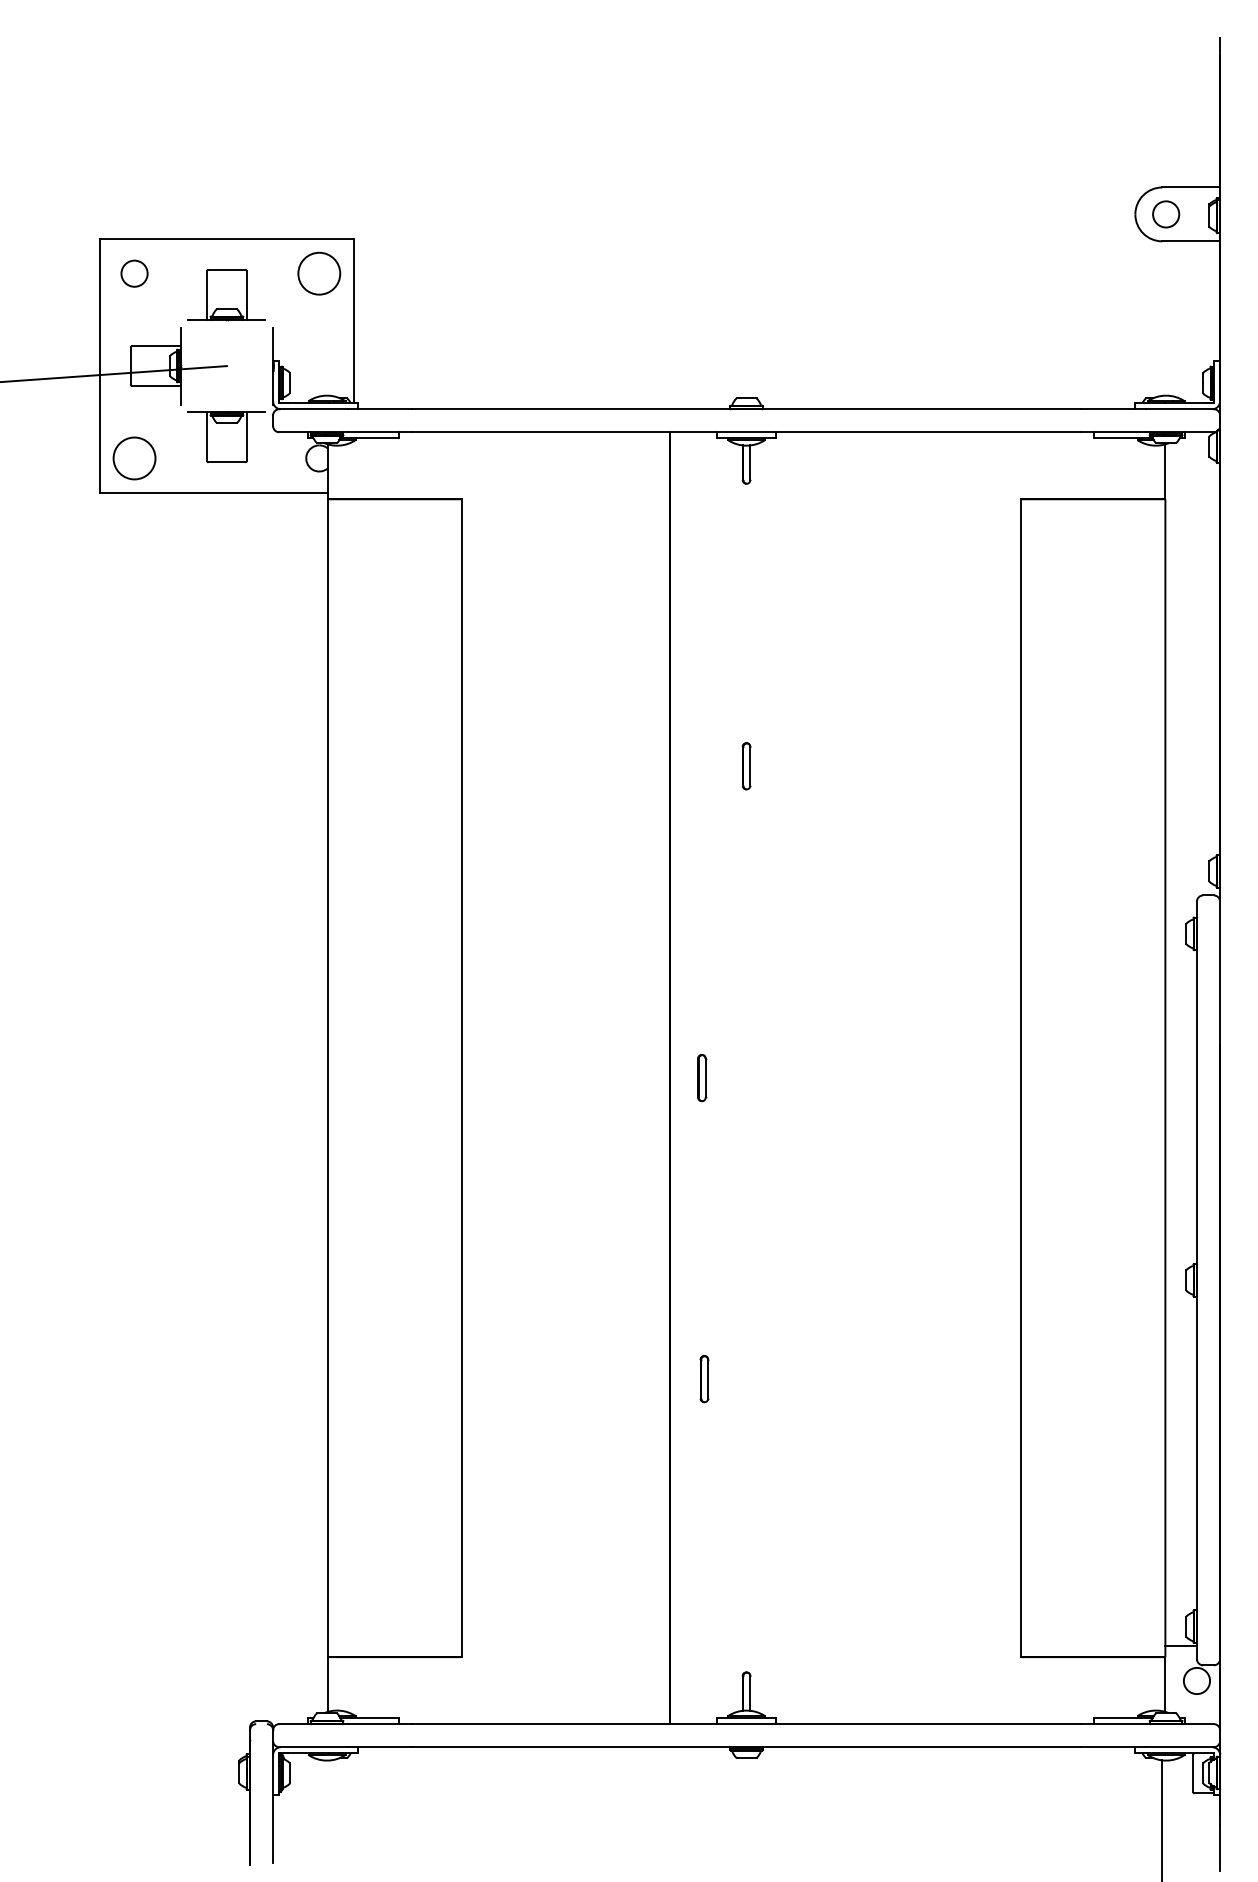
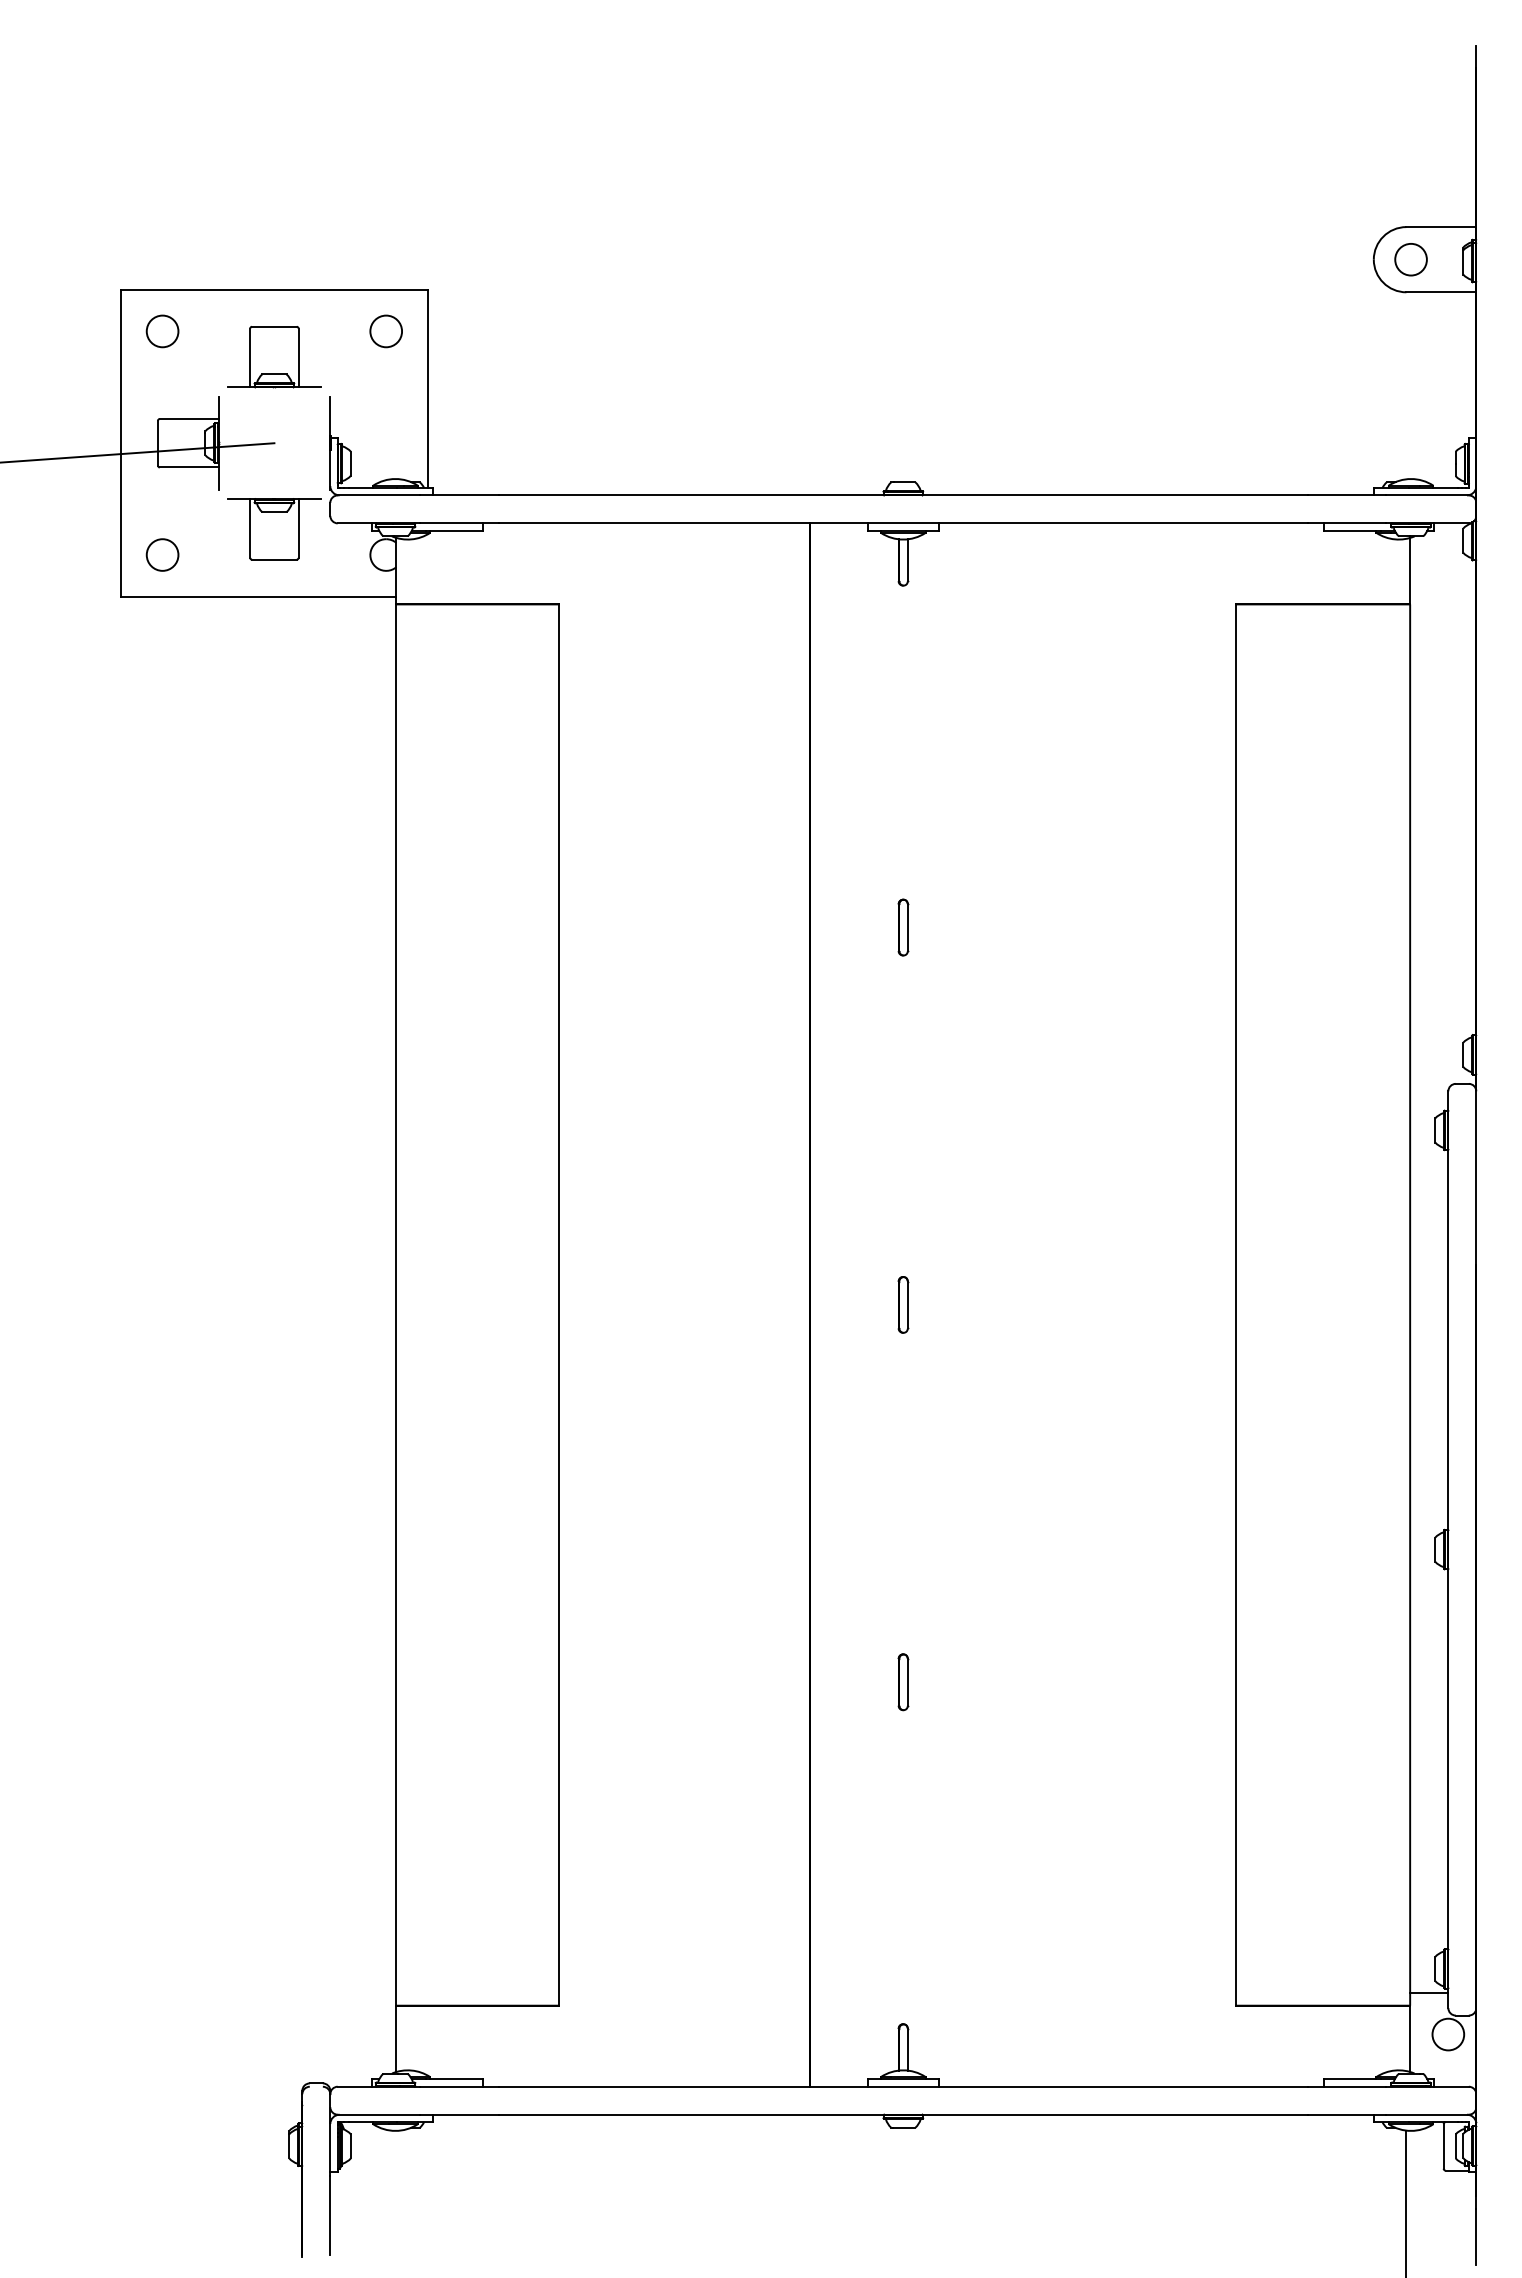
circle: (319, 273) -> (386, 331), size x0.62
circle: (134, 458) -> (162, 554), size x0.62
part: (702, 1077) -> (903, 1304), moved
part: (704, 1379) -> (903, 1682), moved

